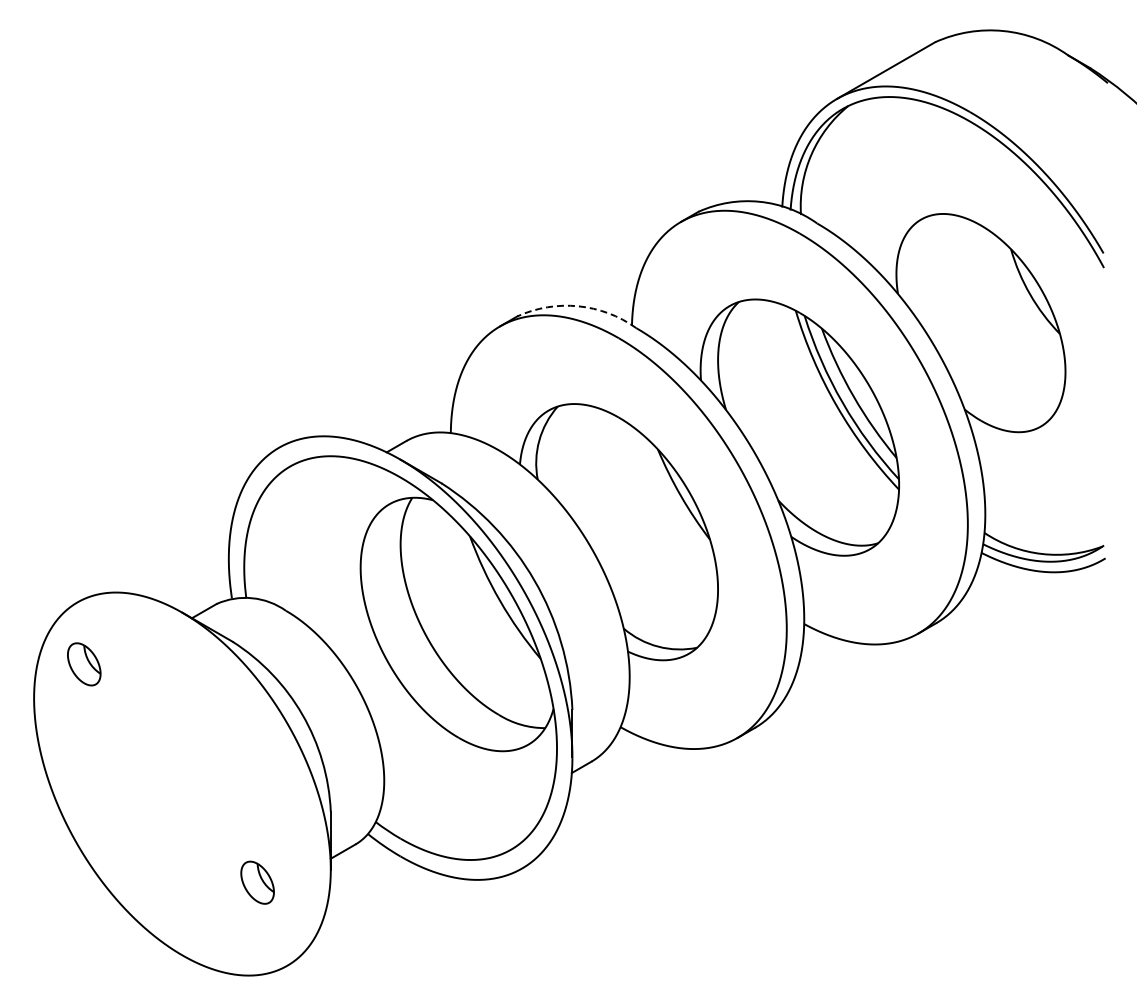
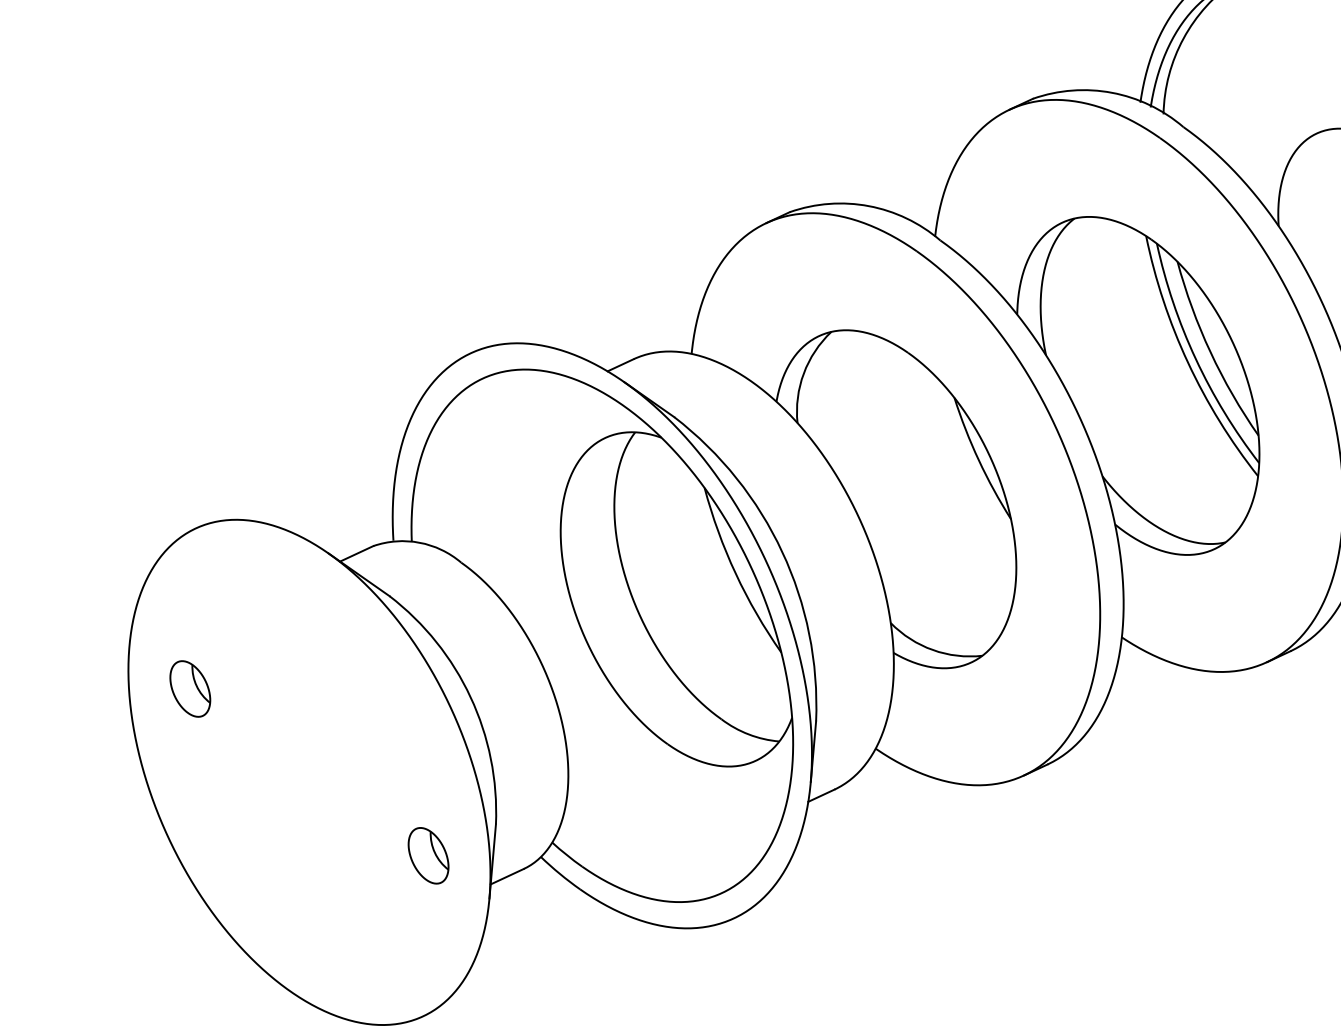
arc: (578, 306) -> (868, 206), dashed -> solid
part: (84, 664) -> (190, 689), moved
part: (257, 882) -> (428, 855), moved

